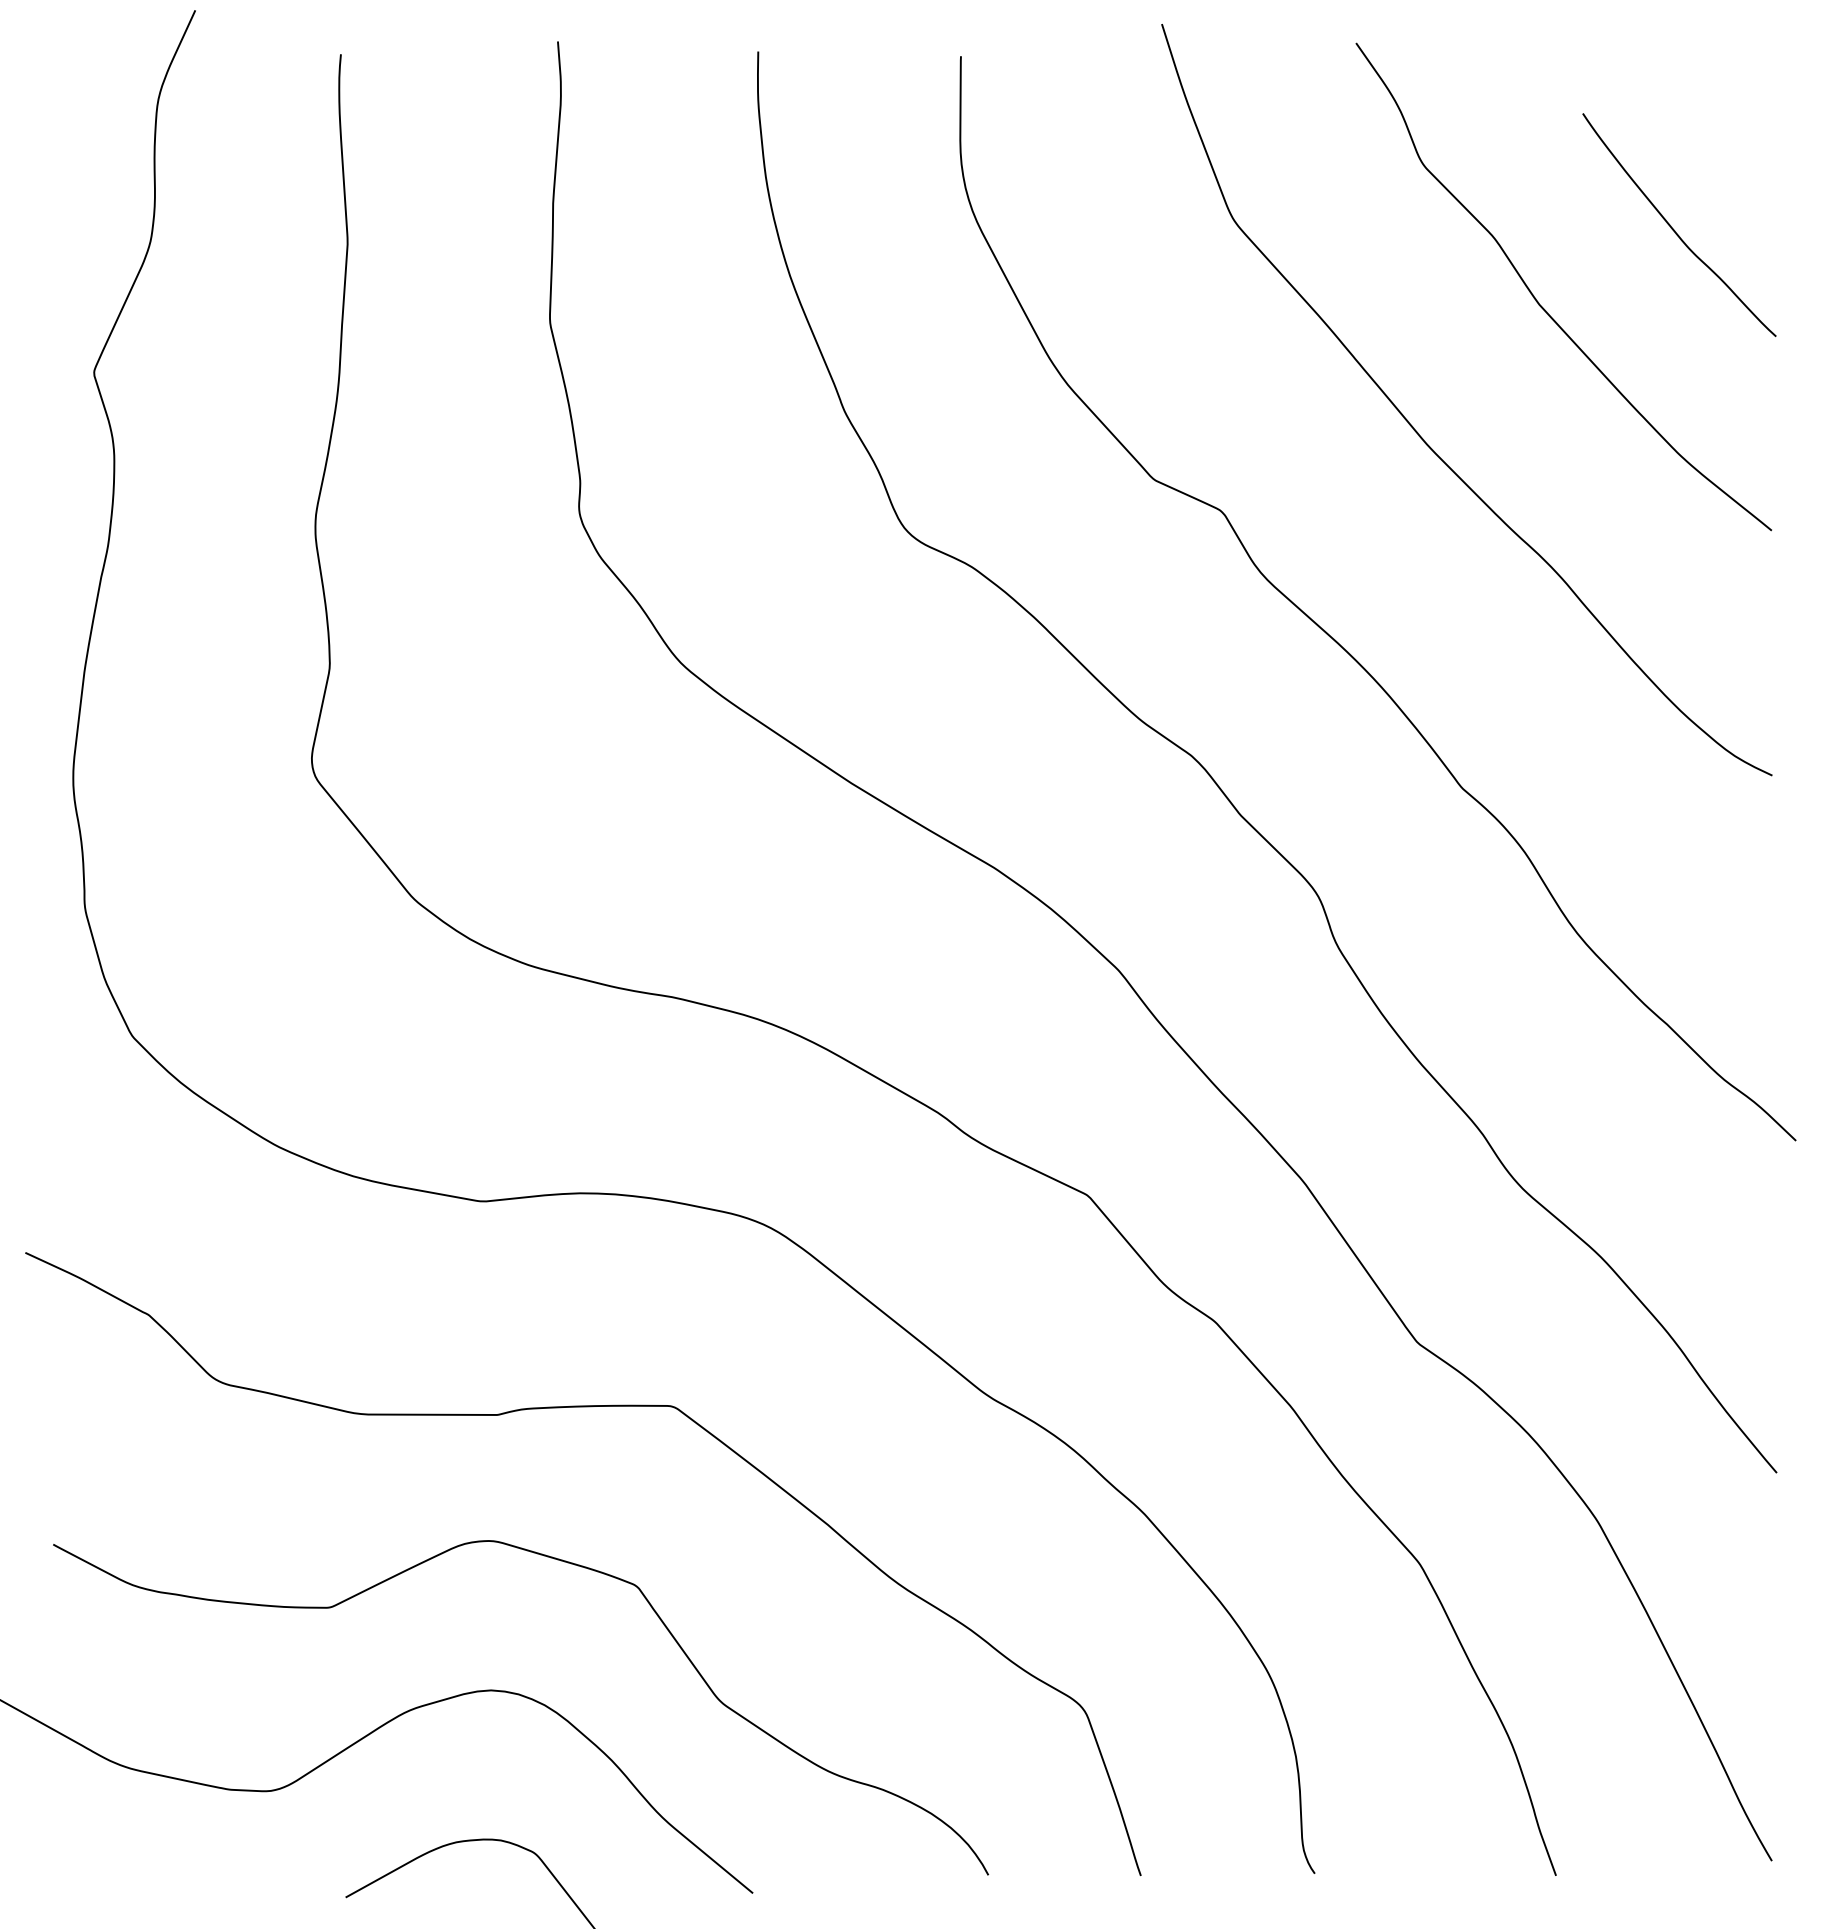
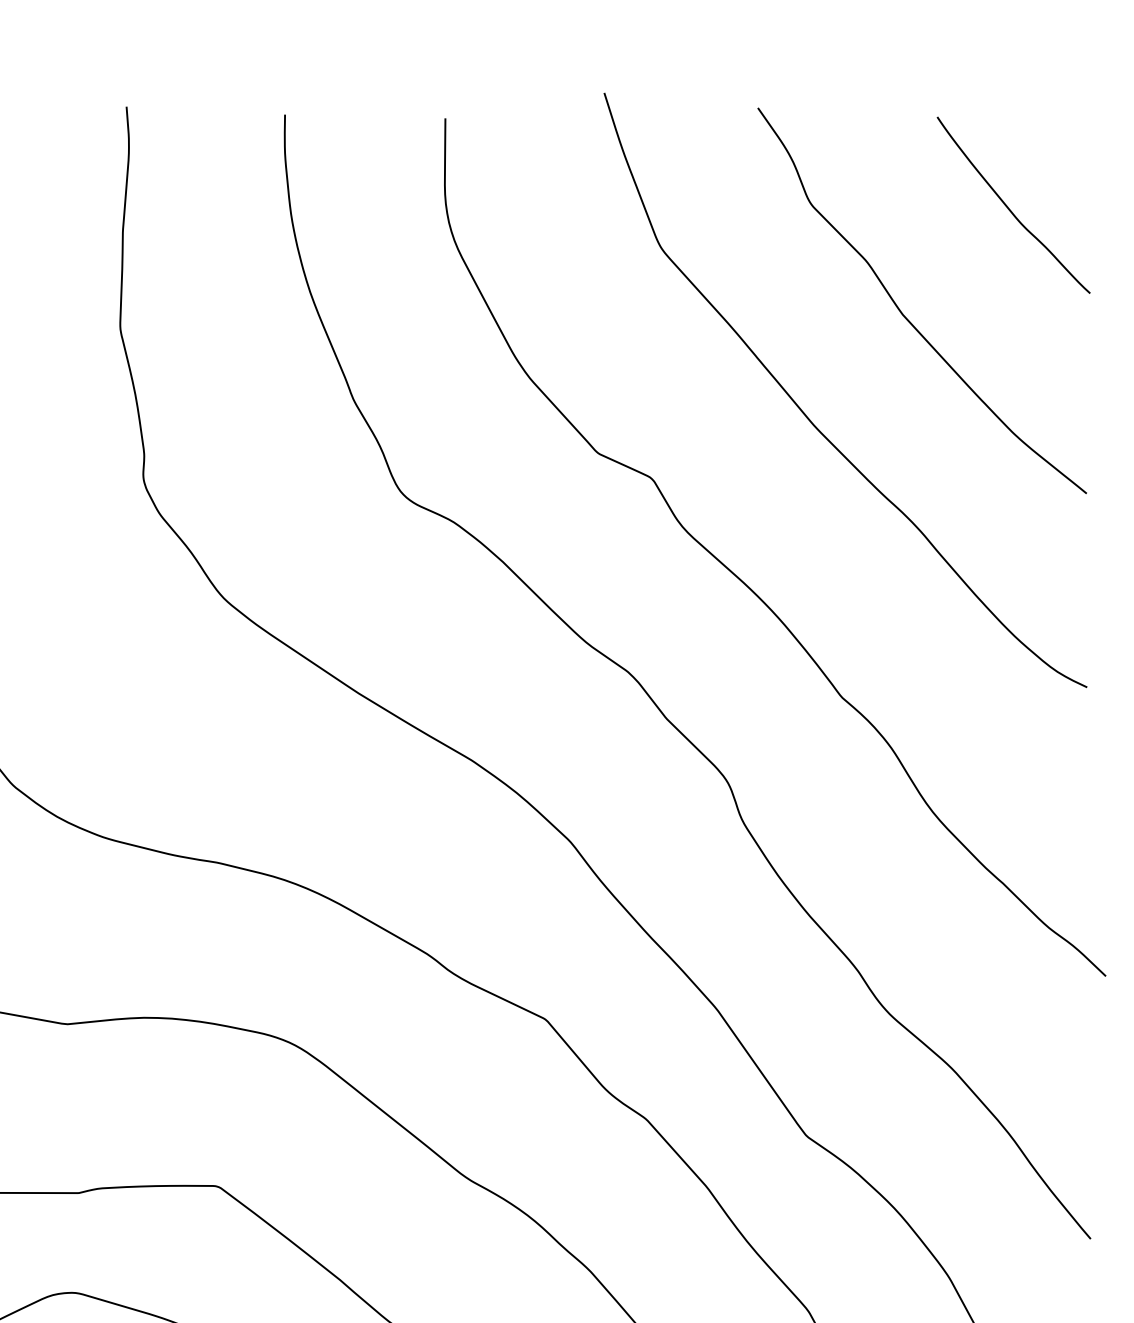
curve: (1674, 229) -> (1009, 208), moved

